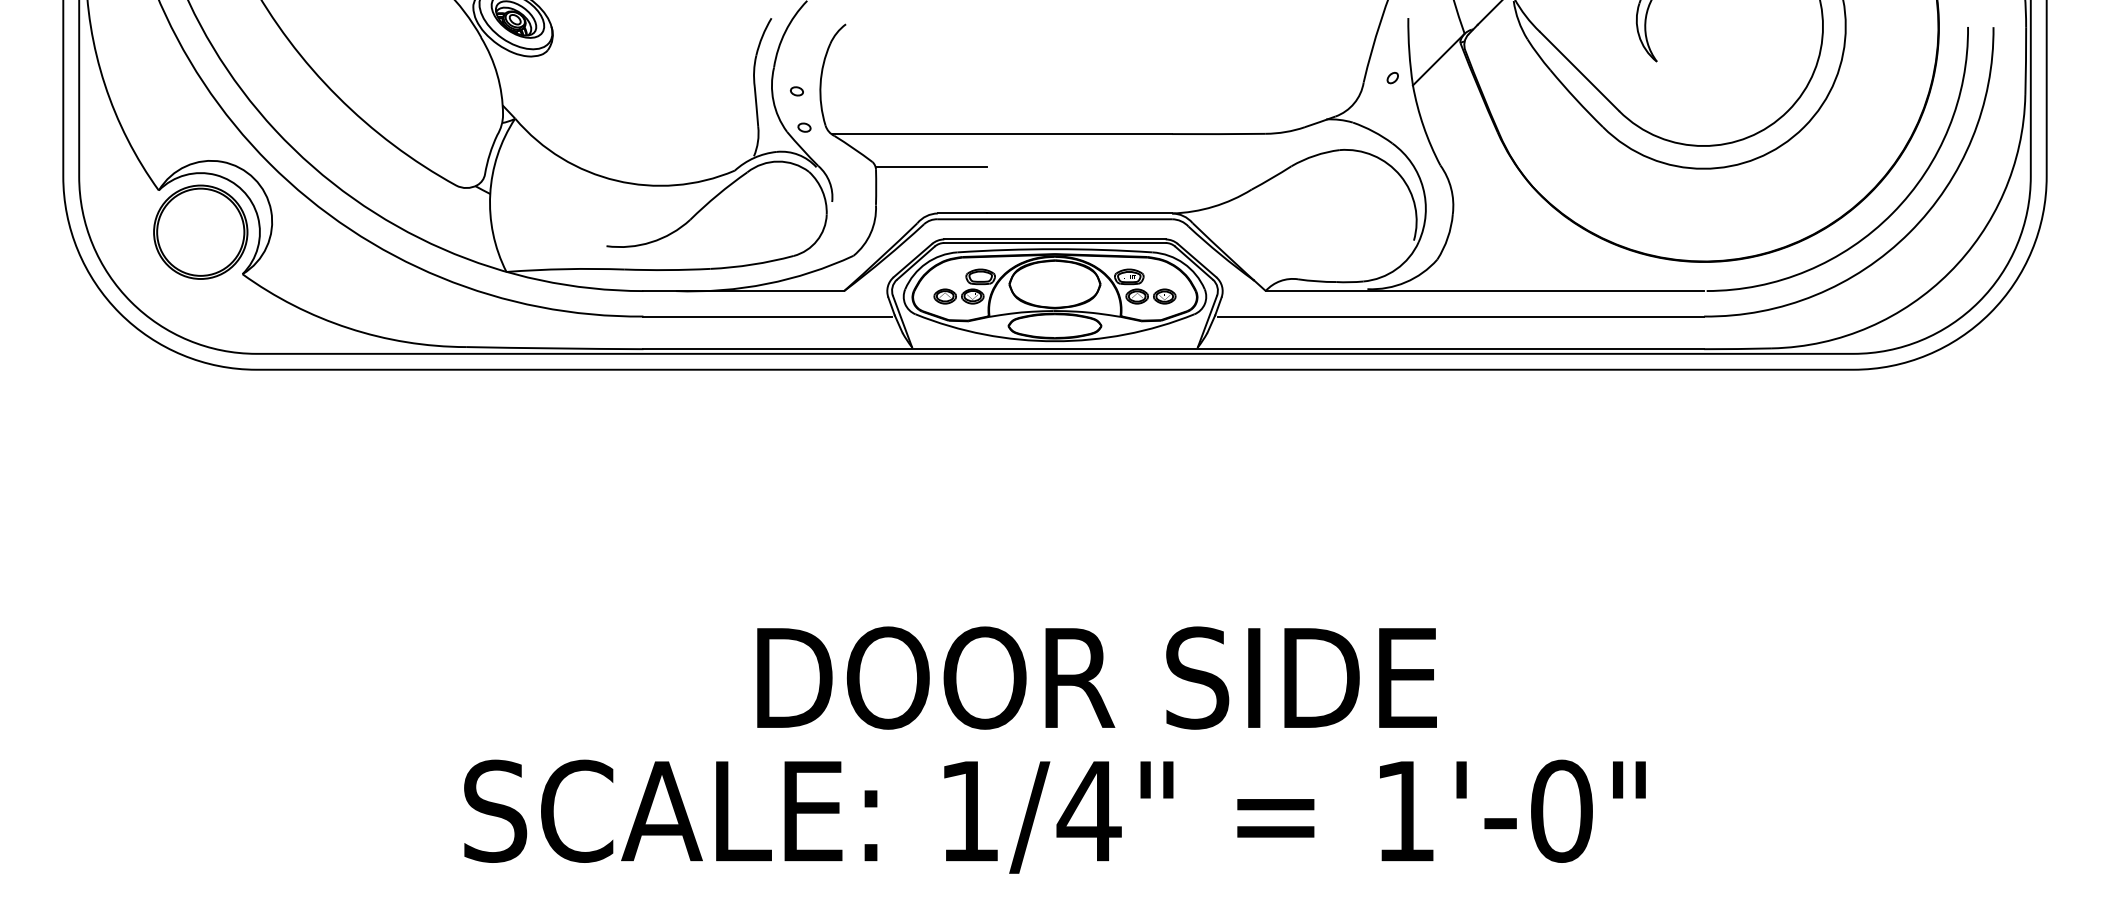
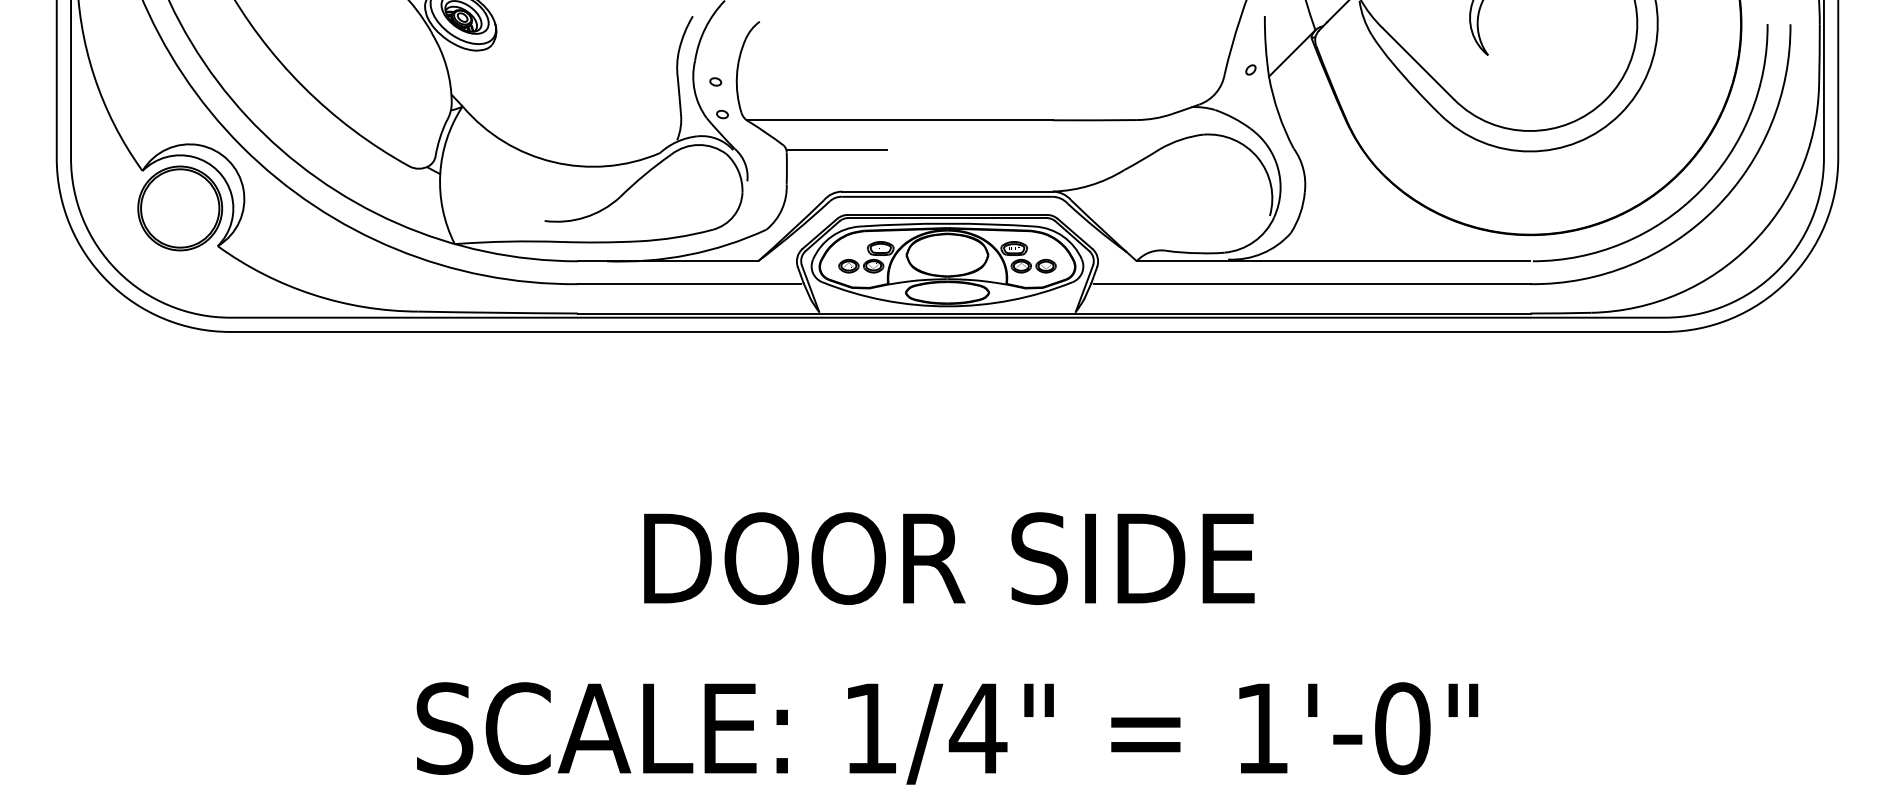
text: (1096, 677) -> (948, 558), moved

